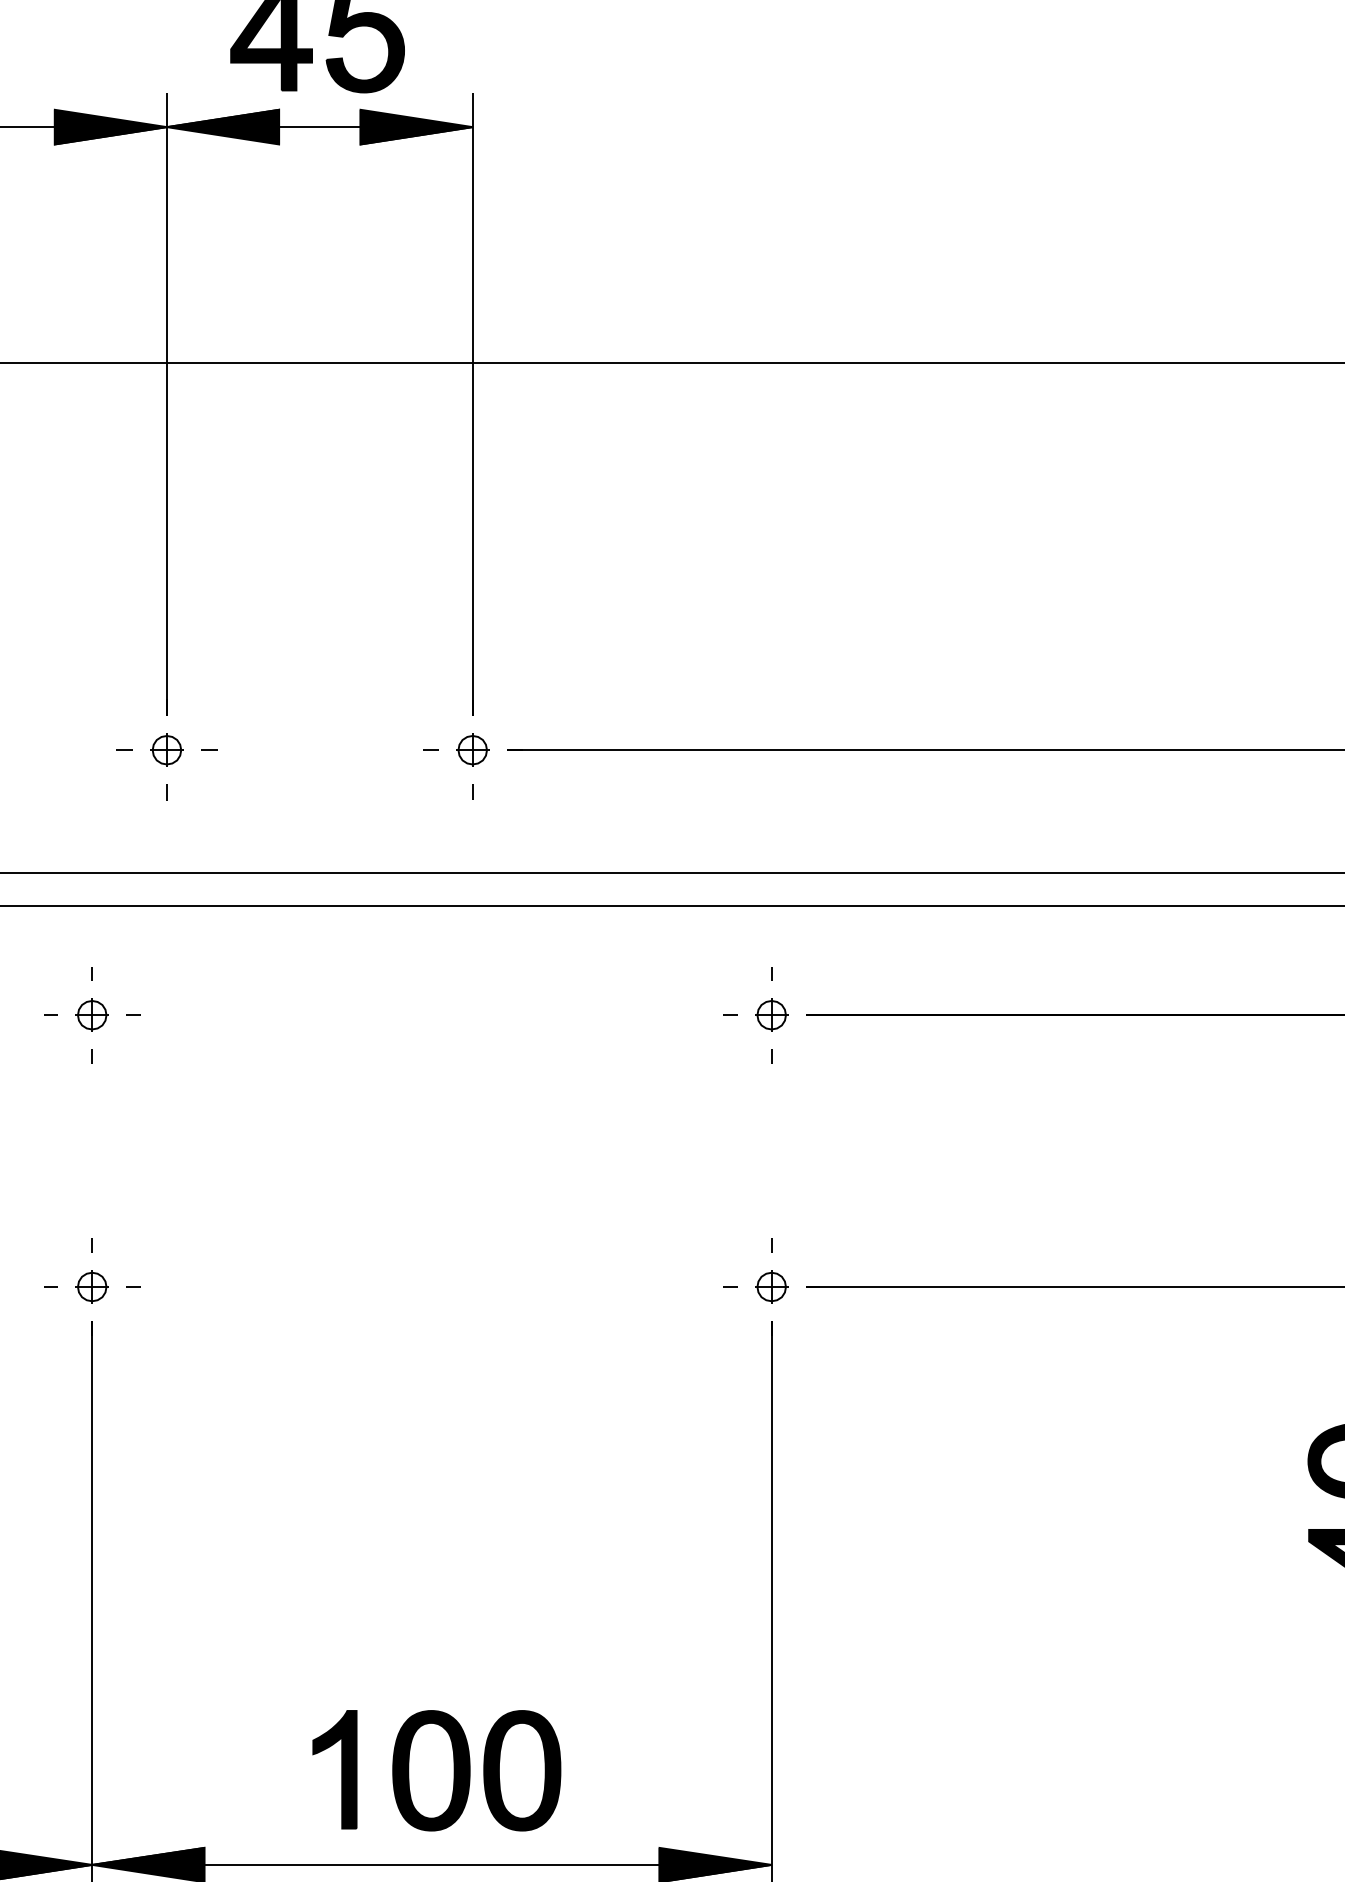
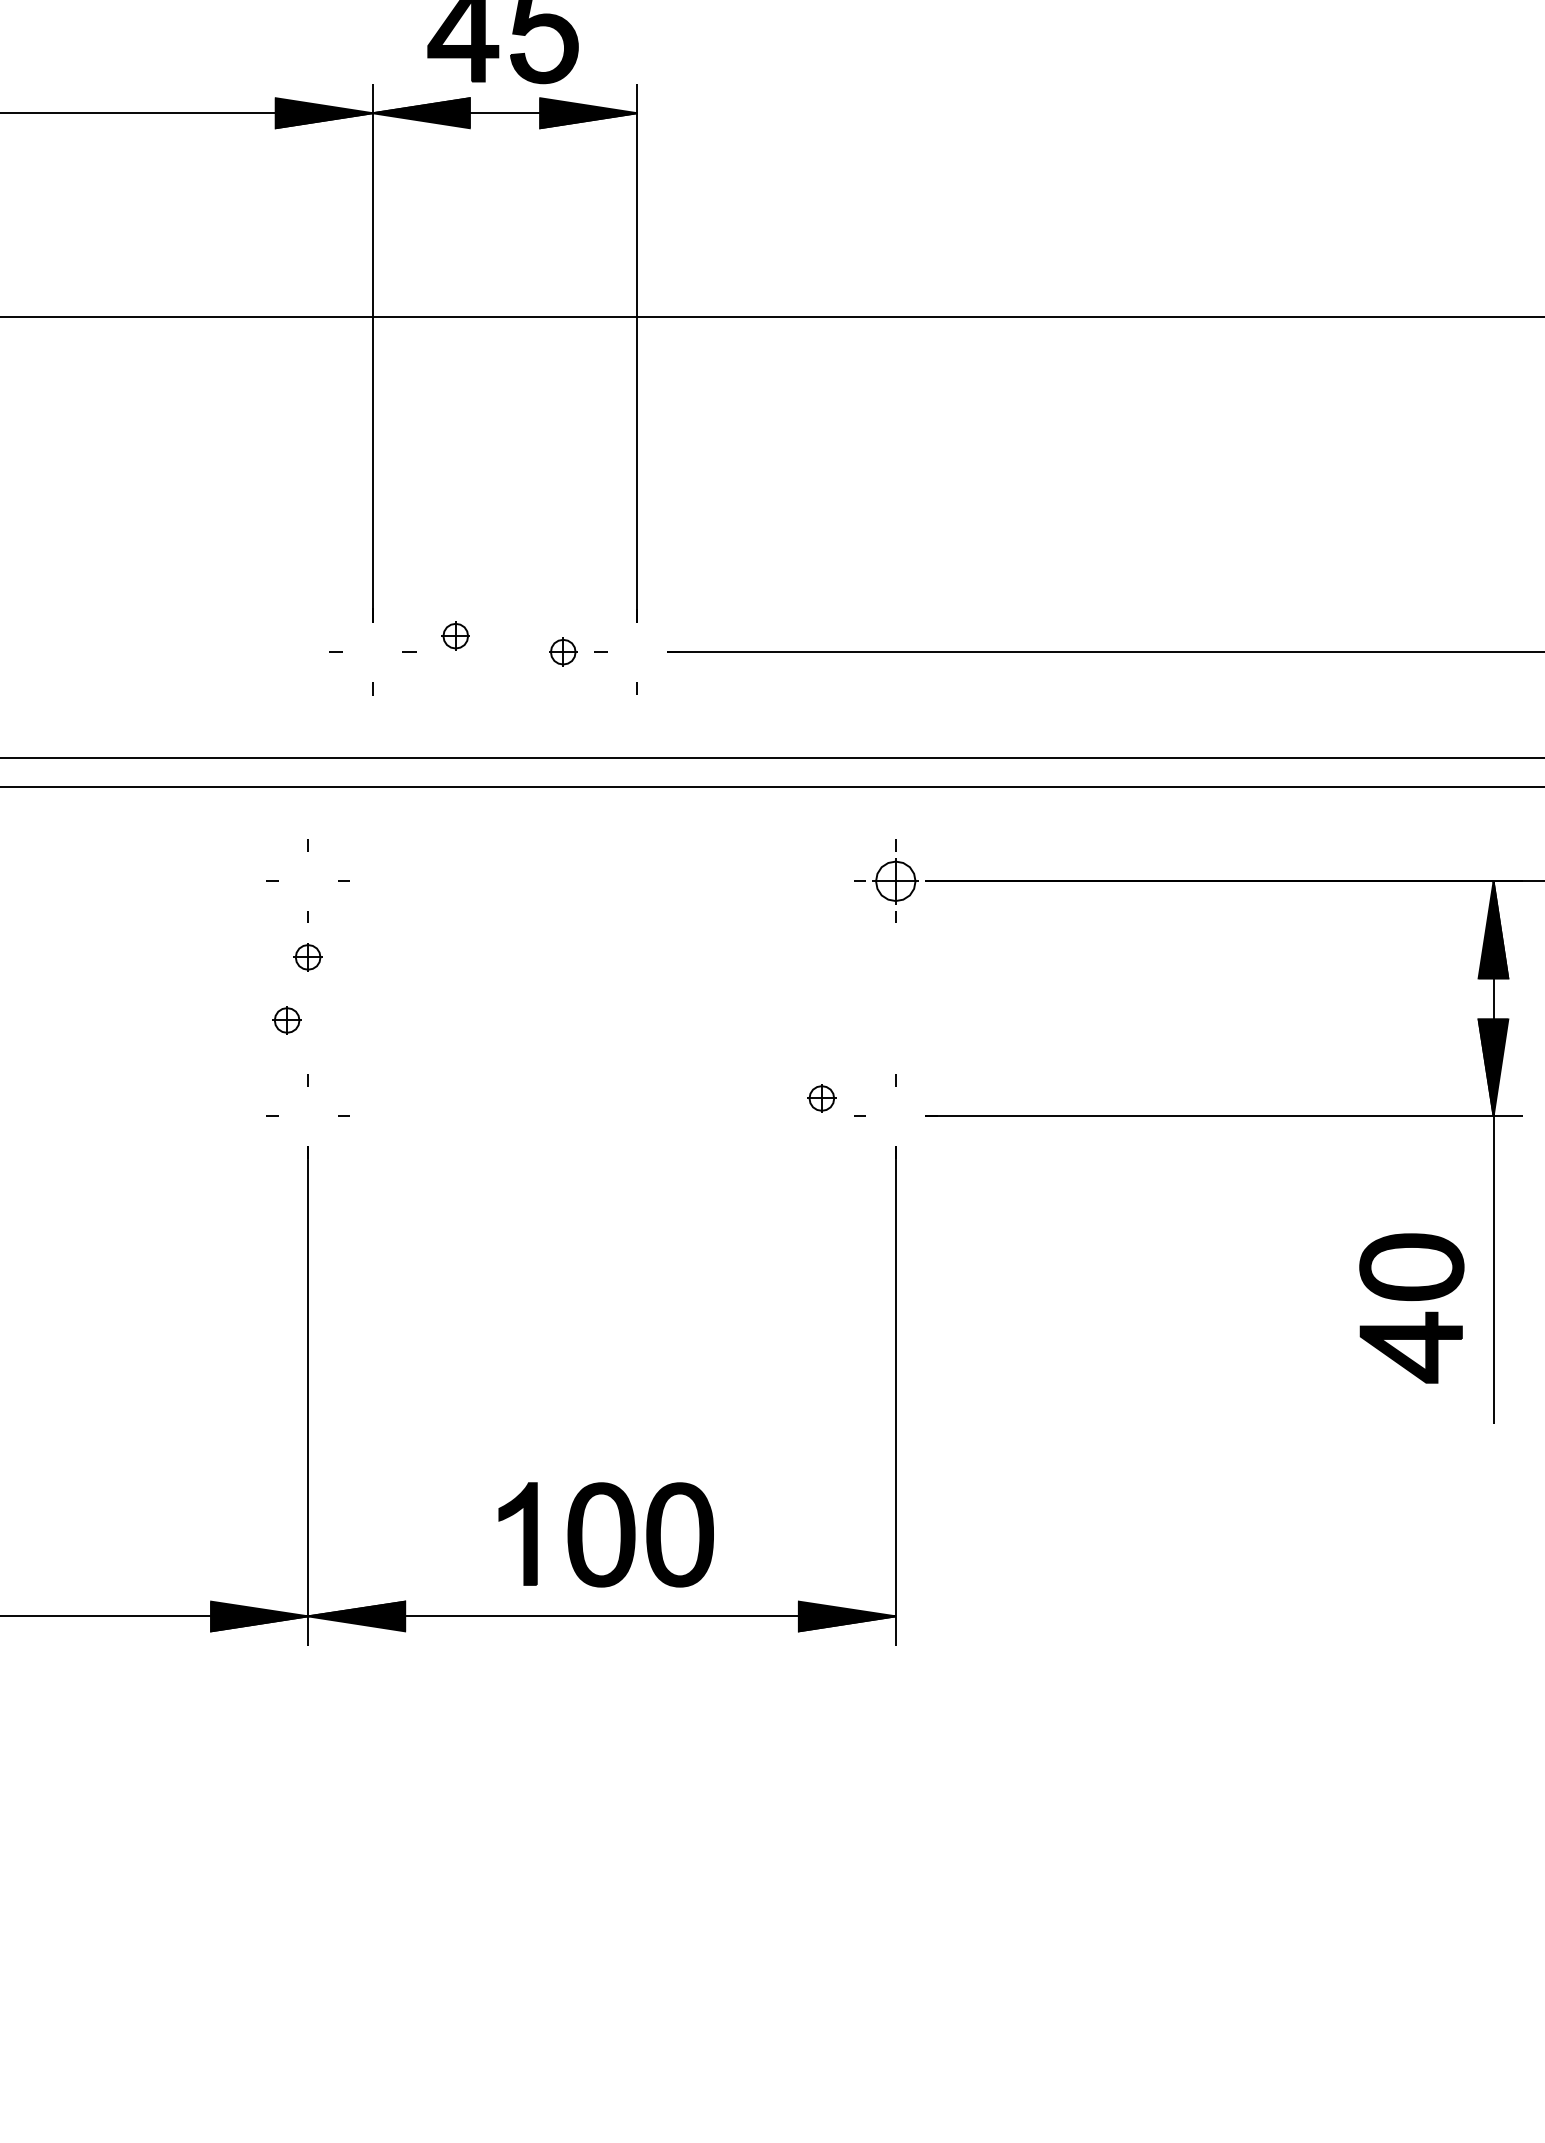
part: (166, 749) -> (455, 635), moved
part: (473, 749) -> (563, 651), moved
part: (91, 1015) -> (307, 957), moved
part: (771, 1015) -> (895, 881), size x1.6
part: (91, 1287) -> (286, 1020), moved
part: (771, 1287) -> (821, 1098), moved

